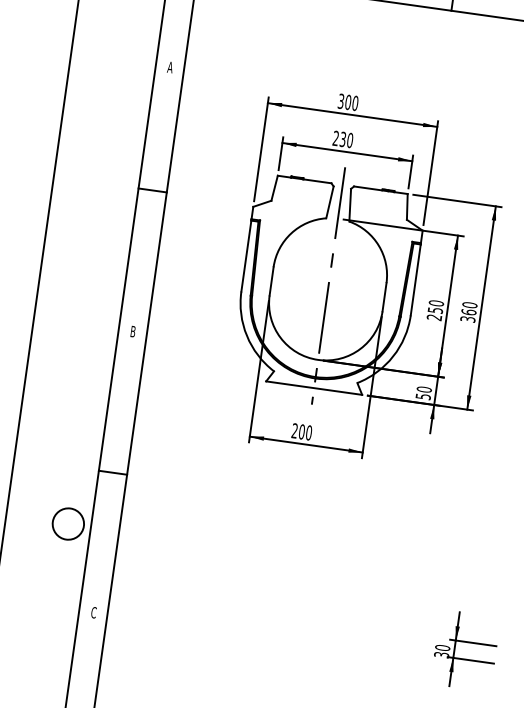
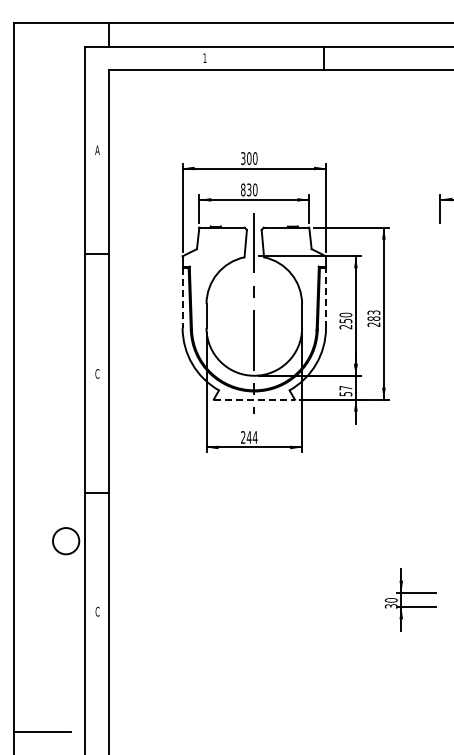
text: (336, 138) -> (243, 189), 230 -> 830
line: (246, 256) -> (182, 298), solid -> dashed
line: (416, 279) -> (326, 297), solid -> dashed
text: (468, 312) -> (373, 318), 360 -> 283
text: (133, 331) -> (97, 373), B -> C
line: (314, 387) -> (254, 399), solid -> dashed
text: (423, 388) -> (345, 387), 50 -> 57
text: (304, 432) -> (251, 437), 200 -> 244

